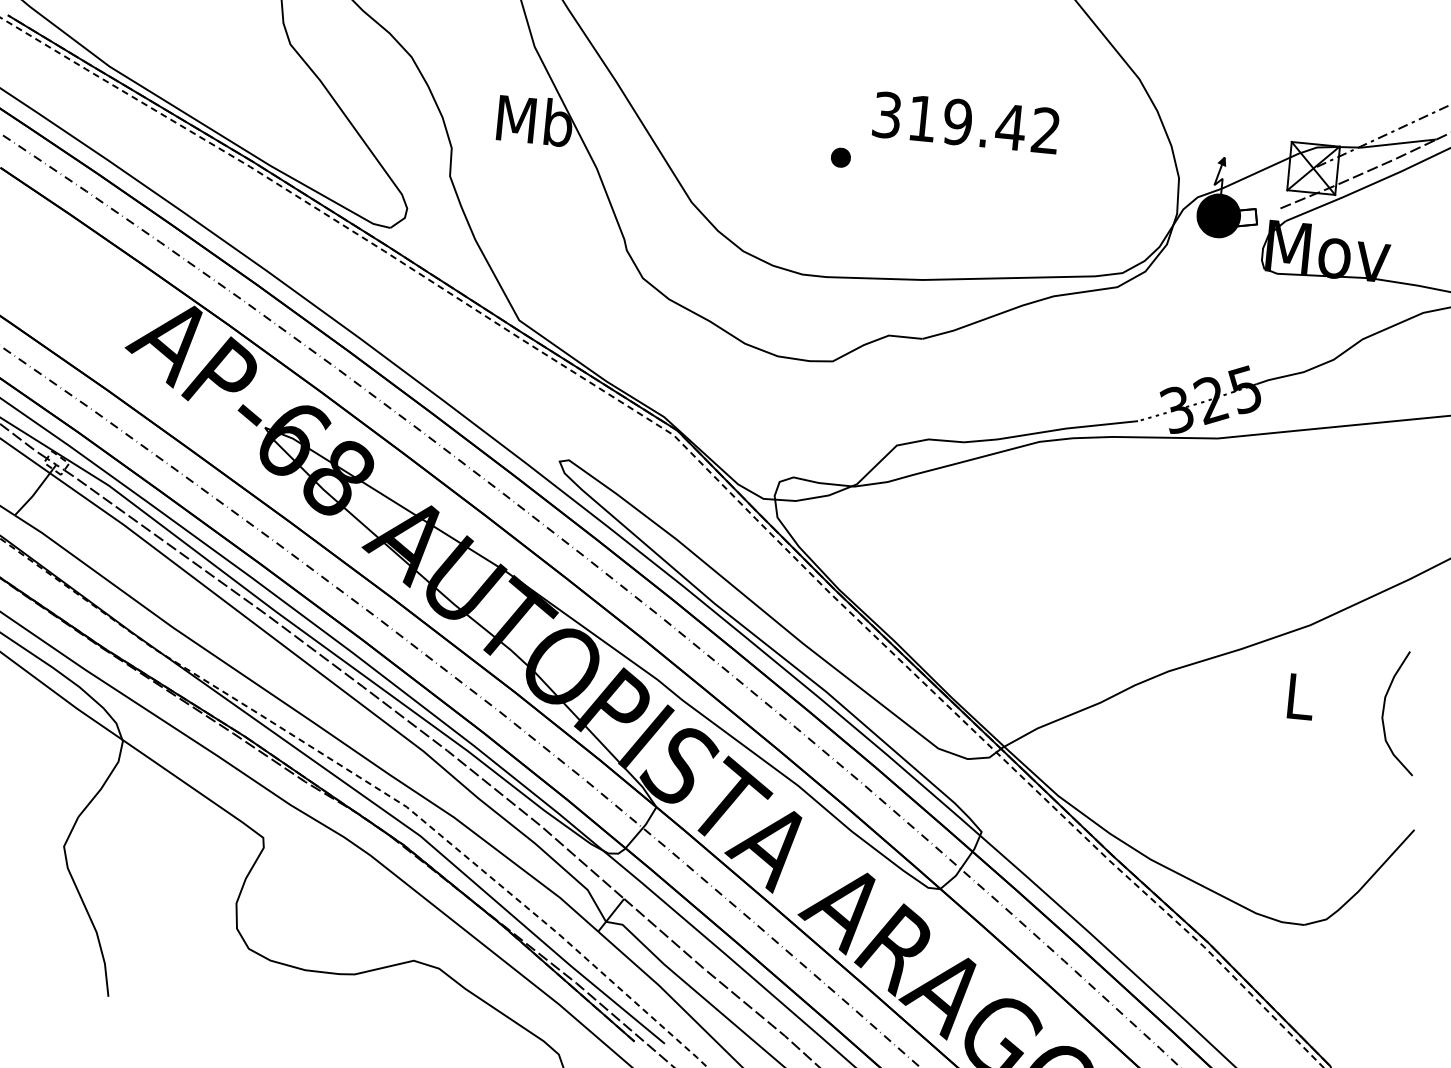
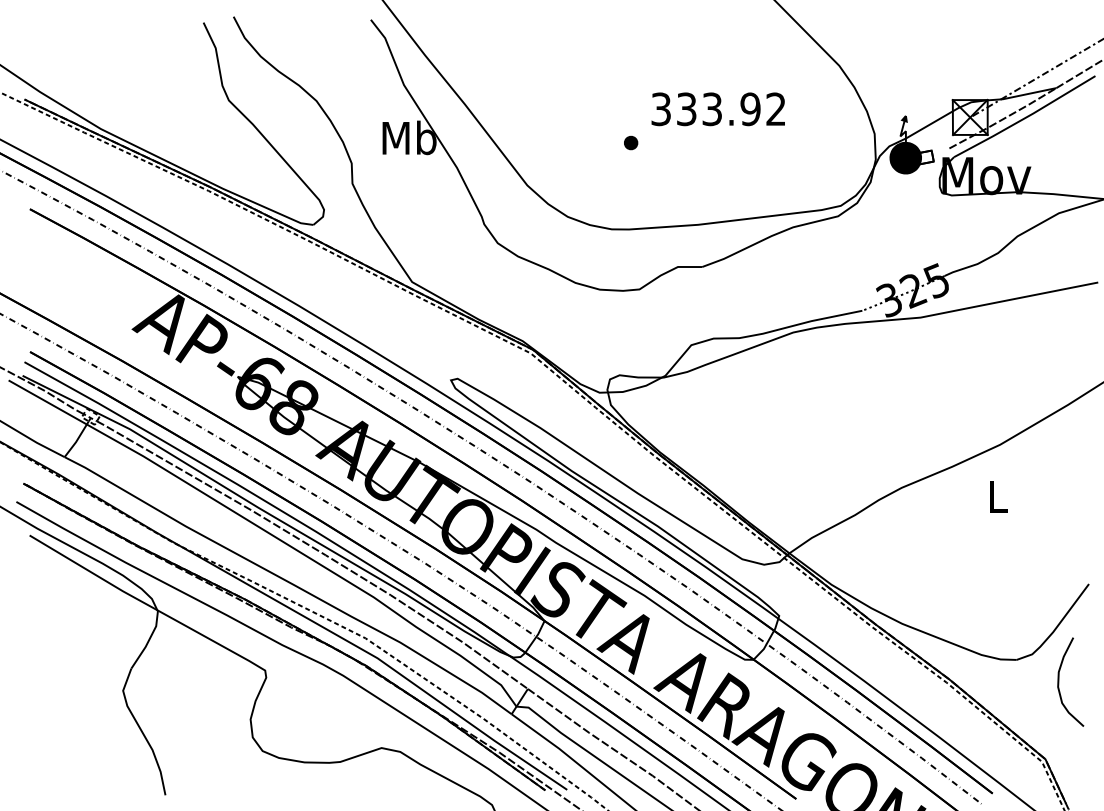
text: (967, 123) -> (719, 109), 319.42 -> 333.92
curve: (1384, 710) -> (1059, 681), moved

